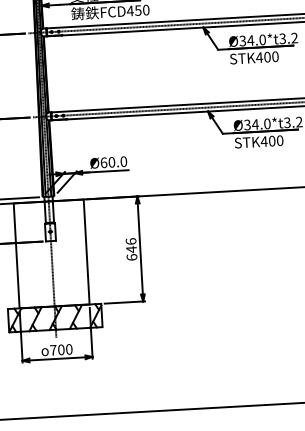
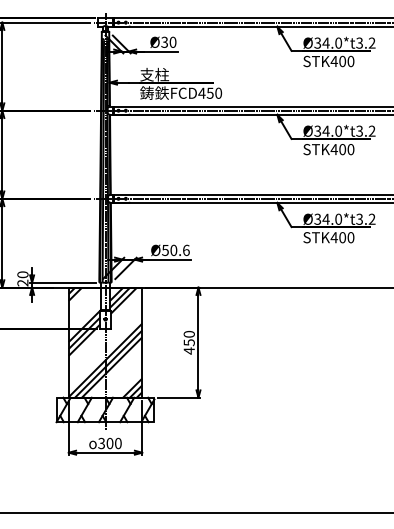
text: (113, 161) -> (175, 249), Ø60.0 -> Ø50.6
text: (130, 249) -> (188, 342), 646 -> 450
hatch: (51, 253) -> (105, 342), added
text: (53, 350) -> (101, 443), 700 -> 300

